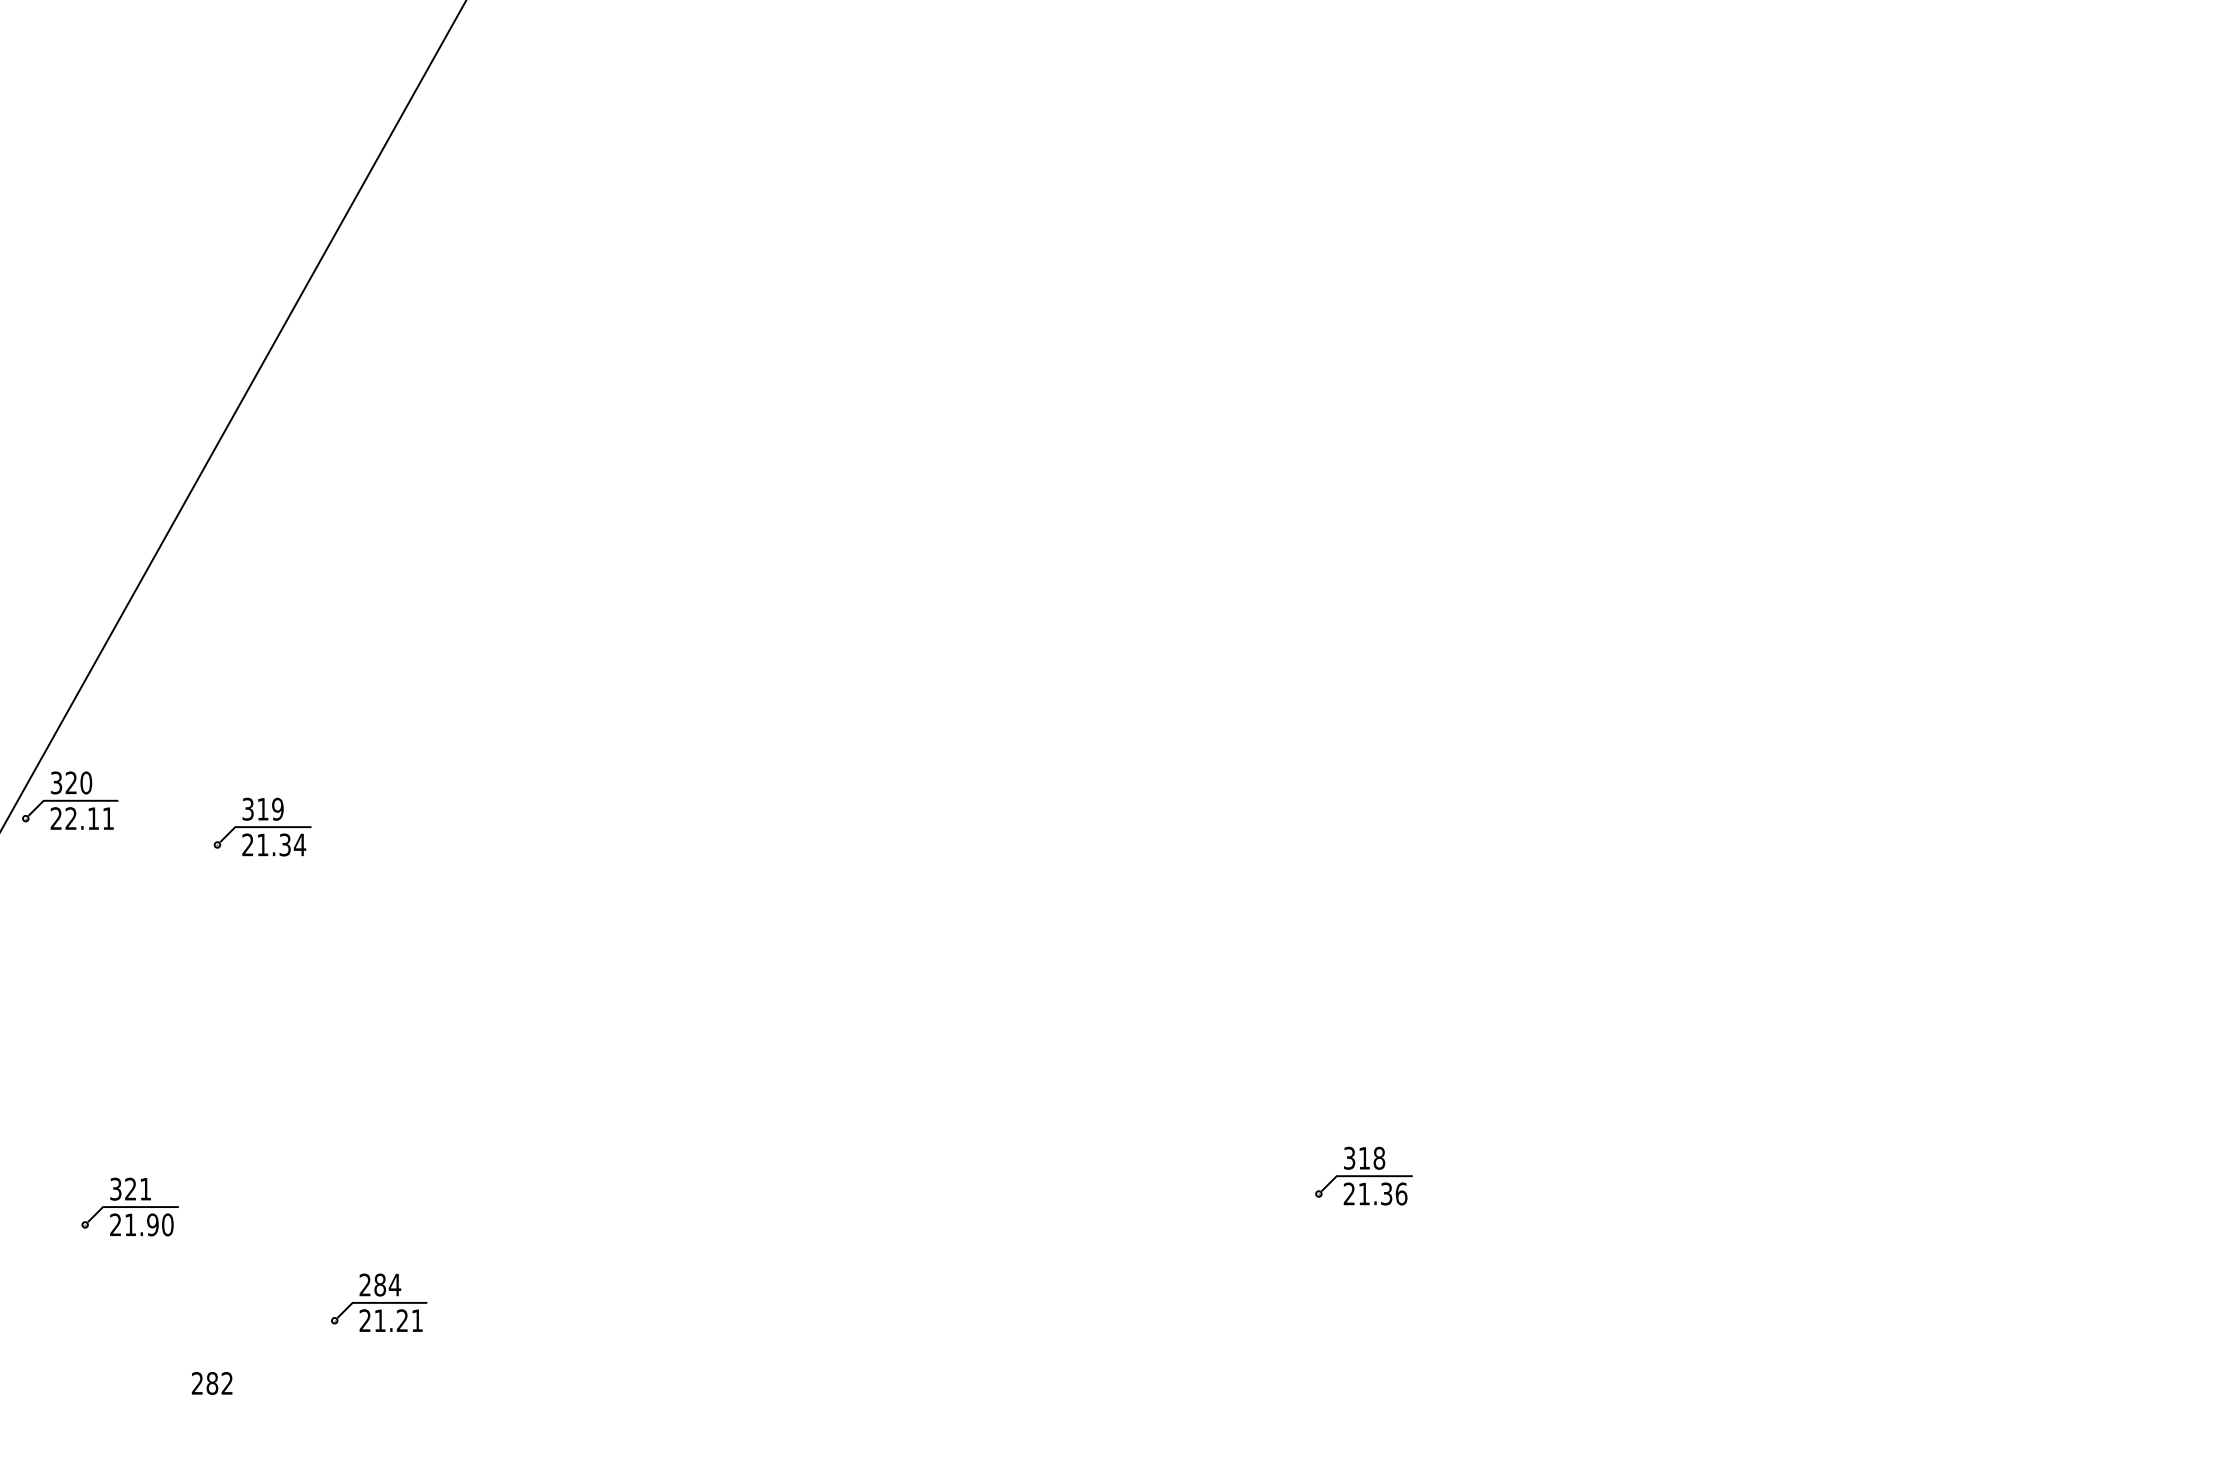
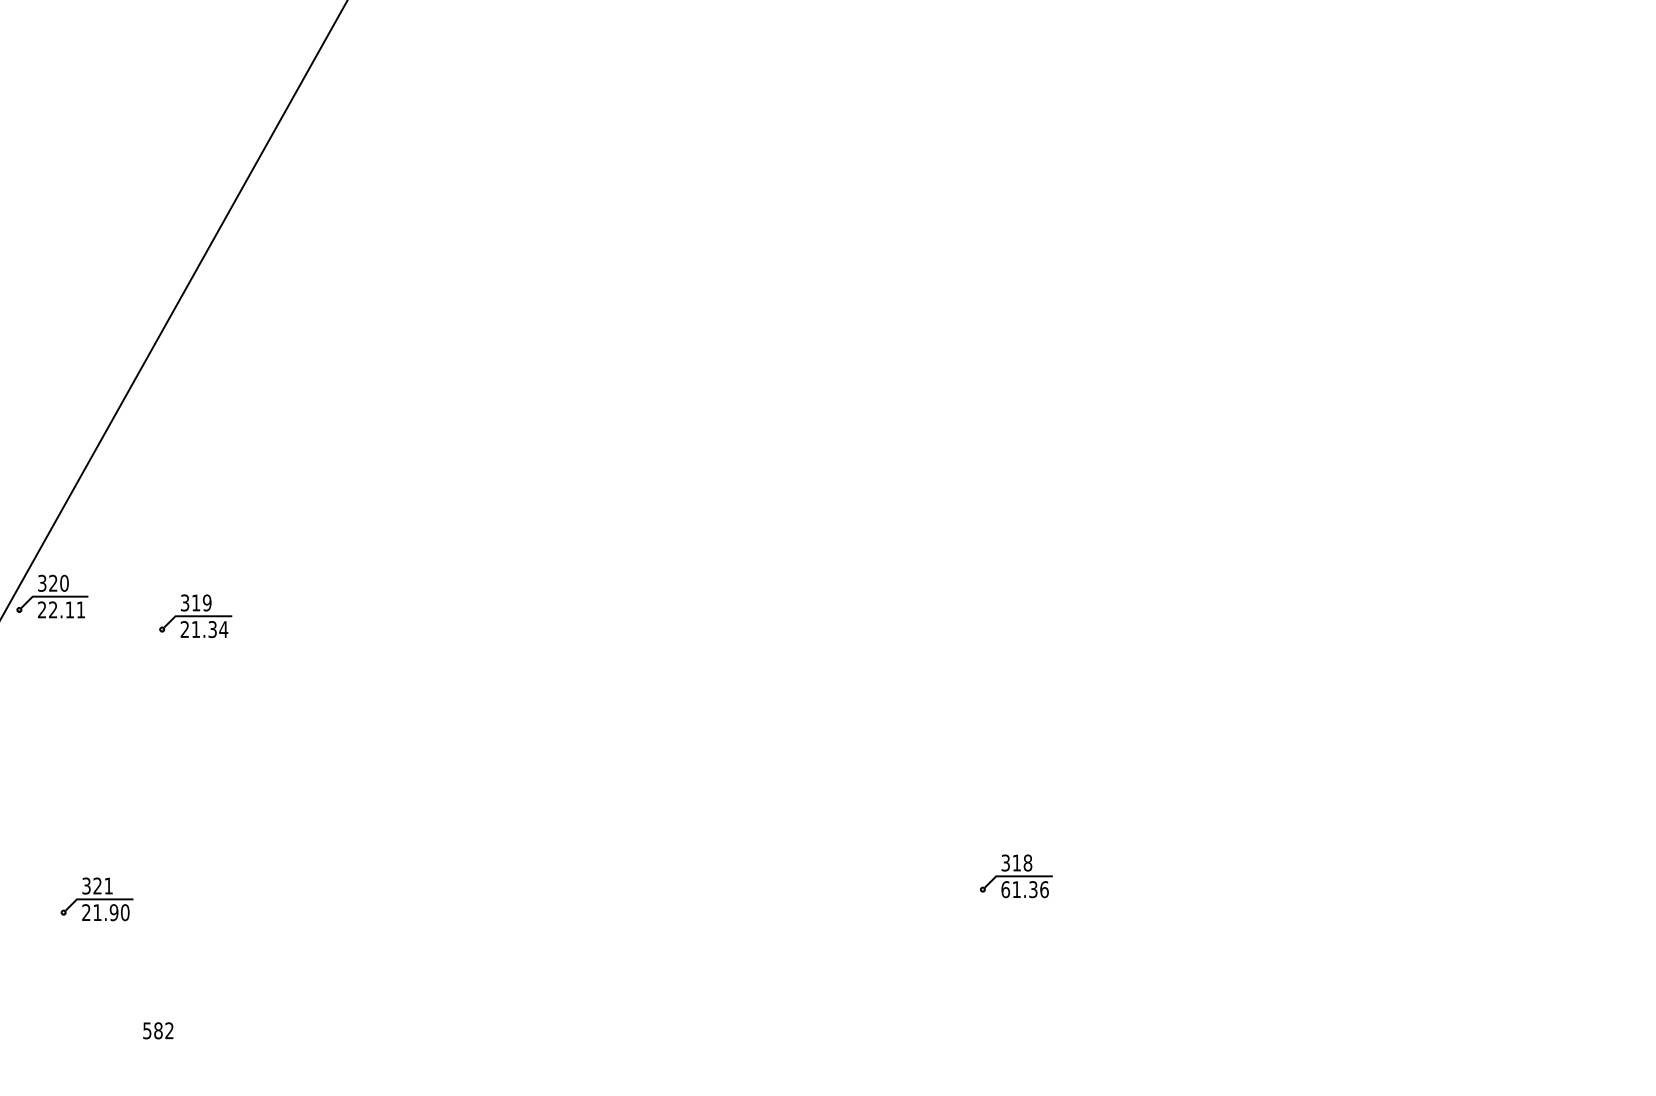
text: (1349, 1193) -> (1005, 889), 21.36 -> 61.36
part: (379, 1302) -> (282, 970), removed
text: (196, 1383) -> (146, 1030), 282 -> 582

